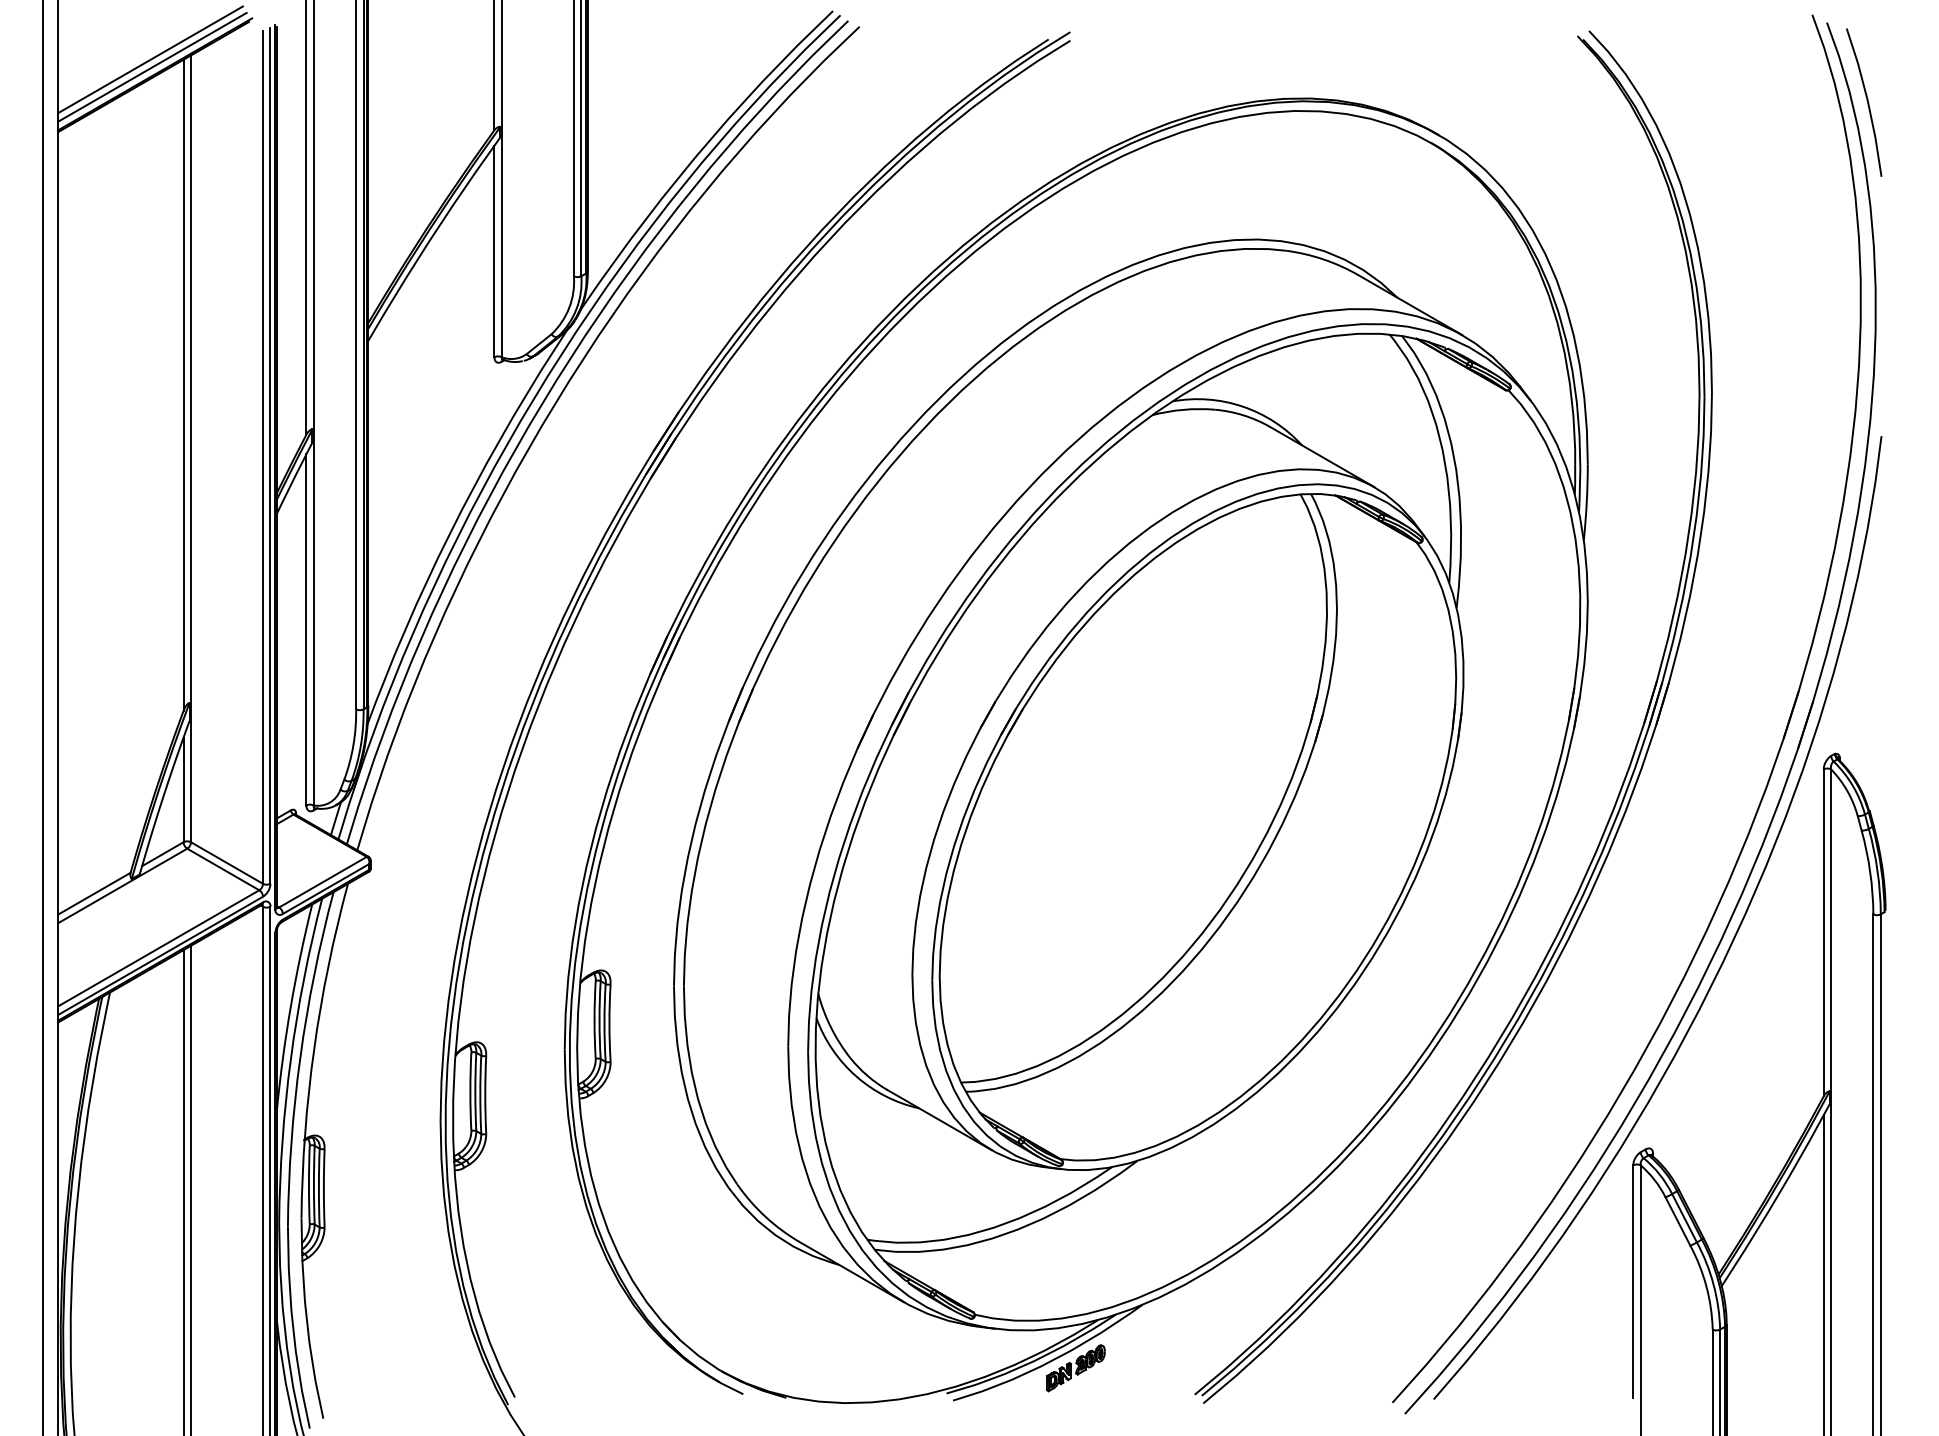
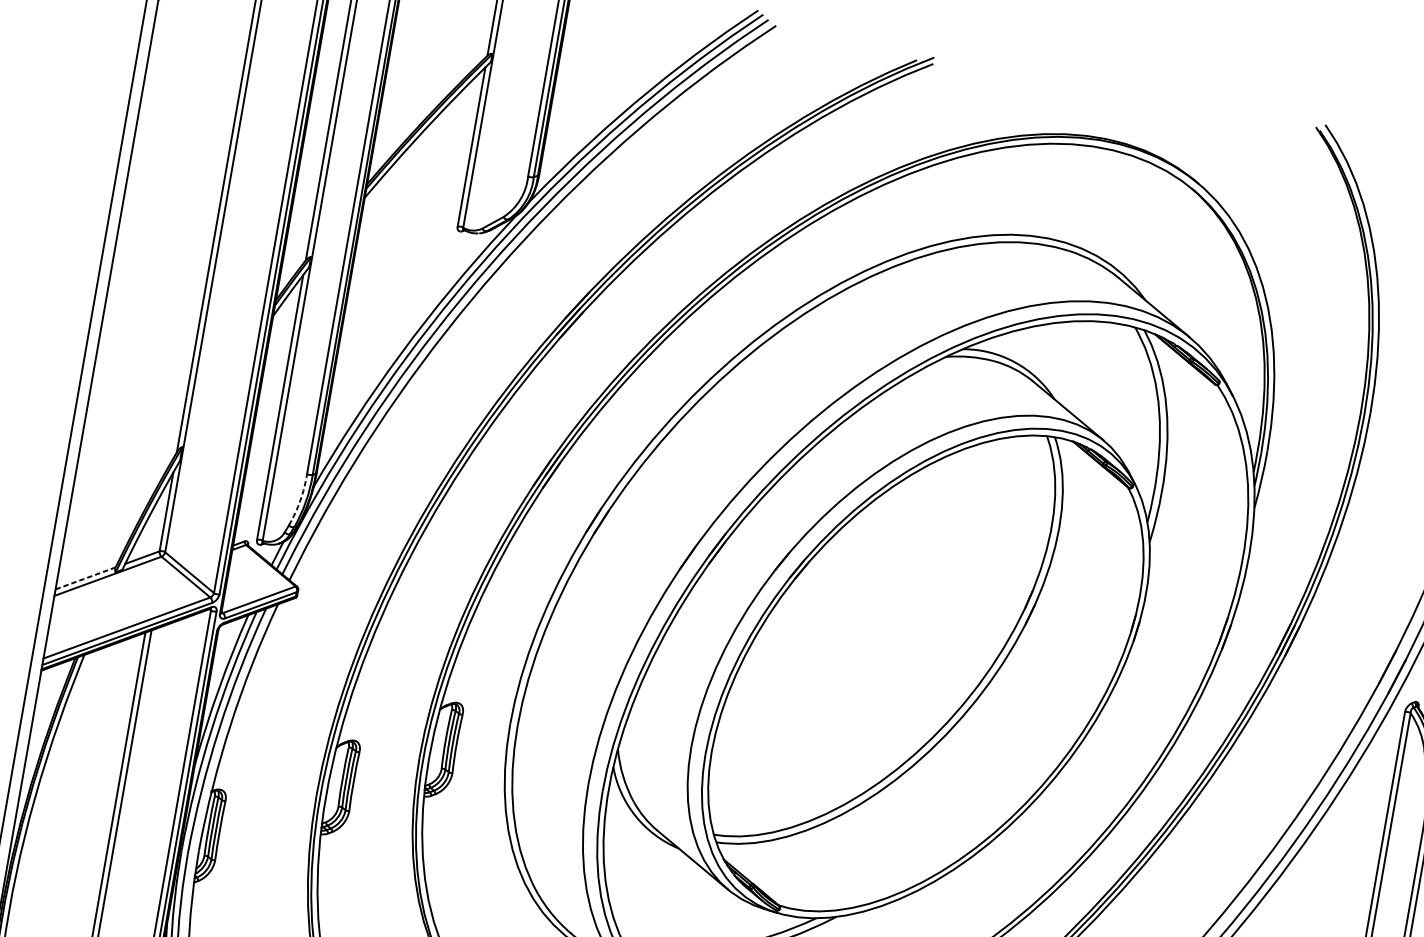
arc: (353, 744) -> (300, 500), solid -> dashed
line: (94, 893) -> (85, 578), solid -> dashed

